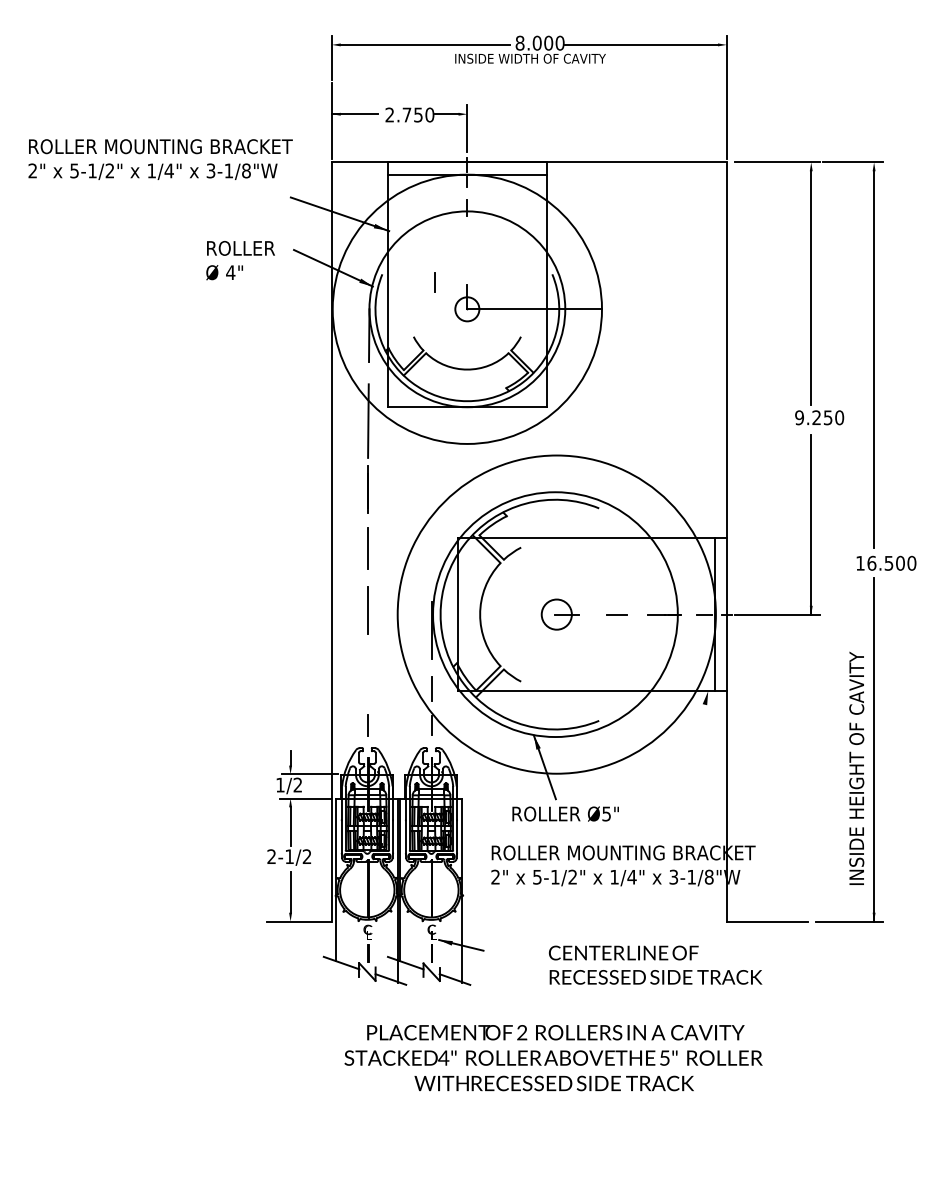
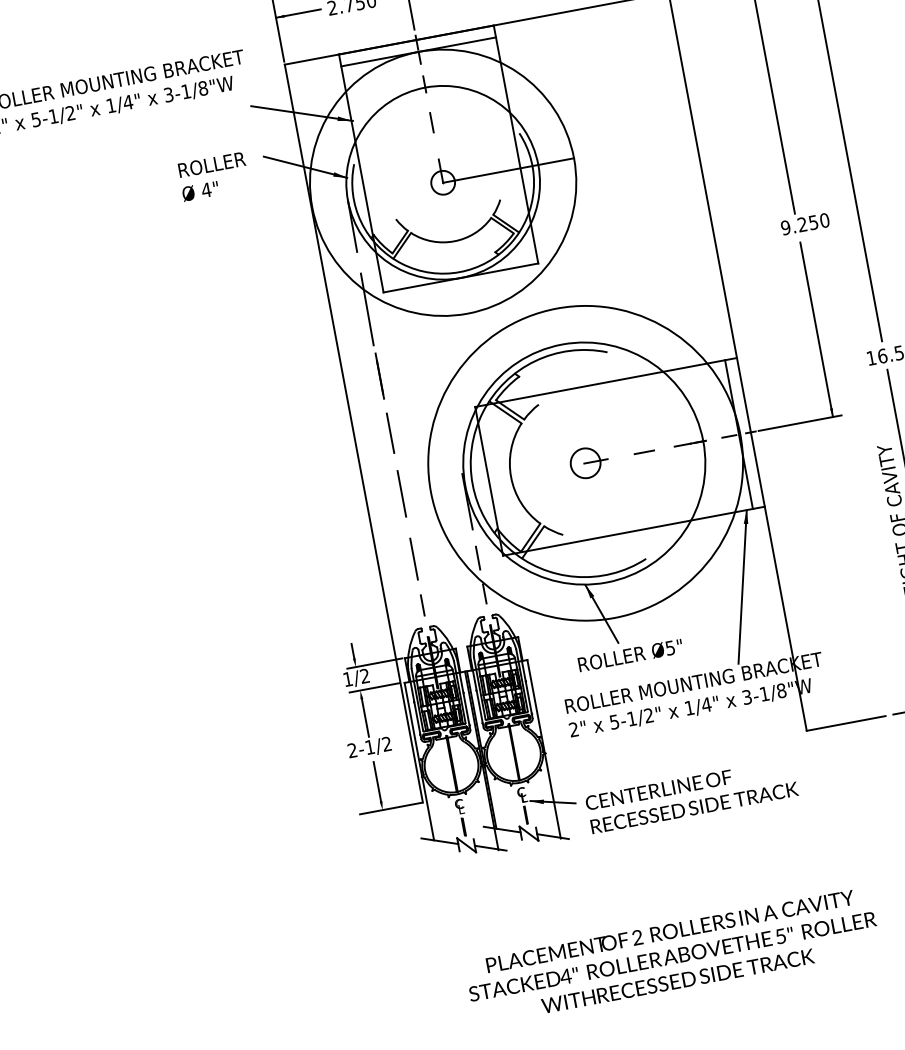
line: (434, 282) -> (431, 122), moved
line: (367, 677) -> (413, 558), added
line: (689, 766) -> (742, 586), added
text: (655, 964) -> (691, 795), moved
text: (553, 1058) -> (672, 957), moved

